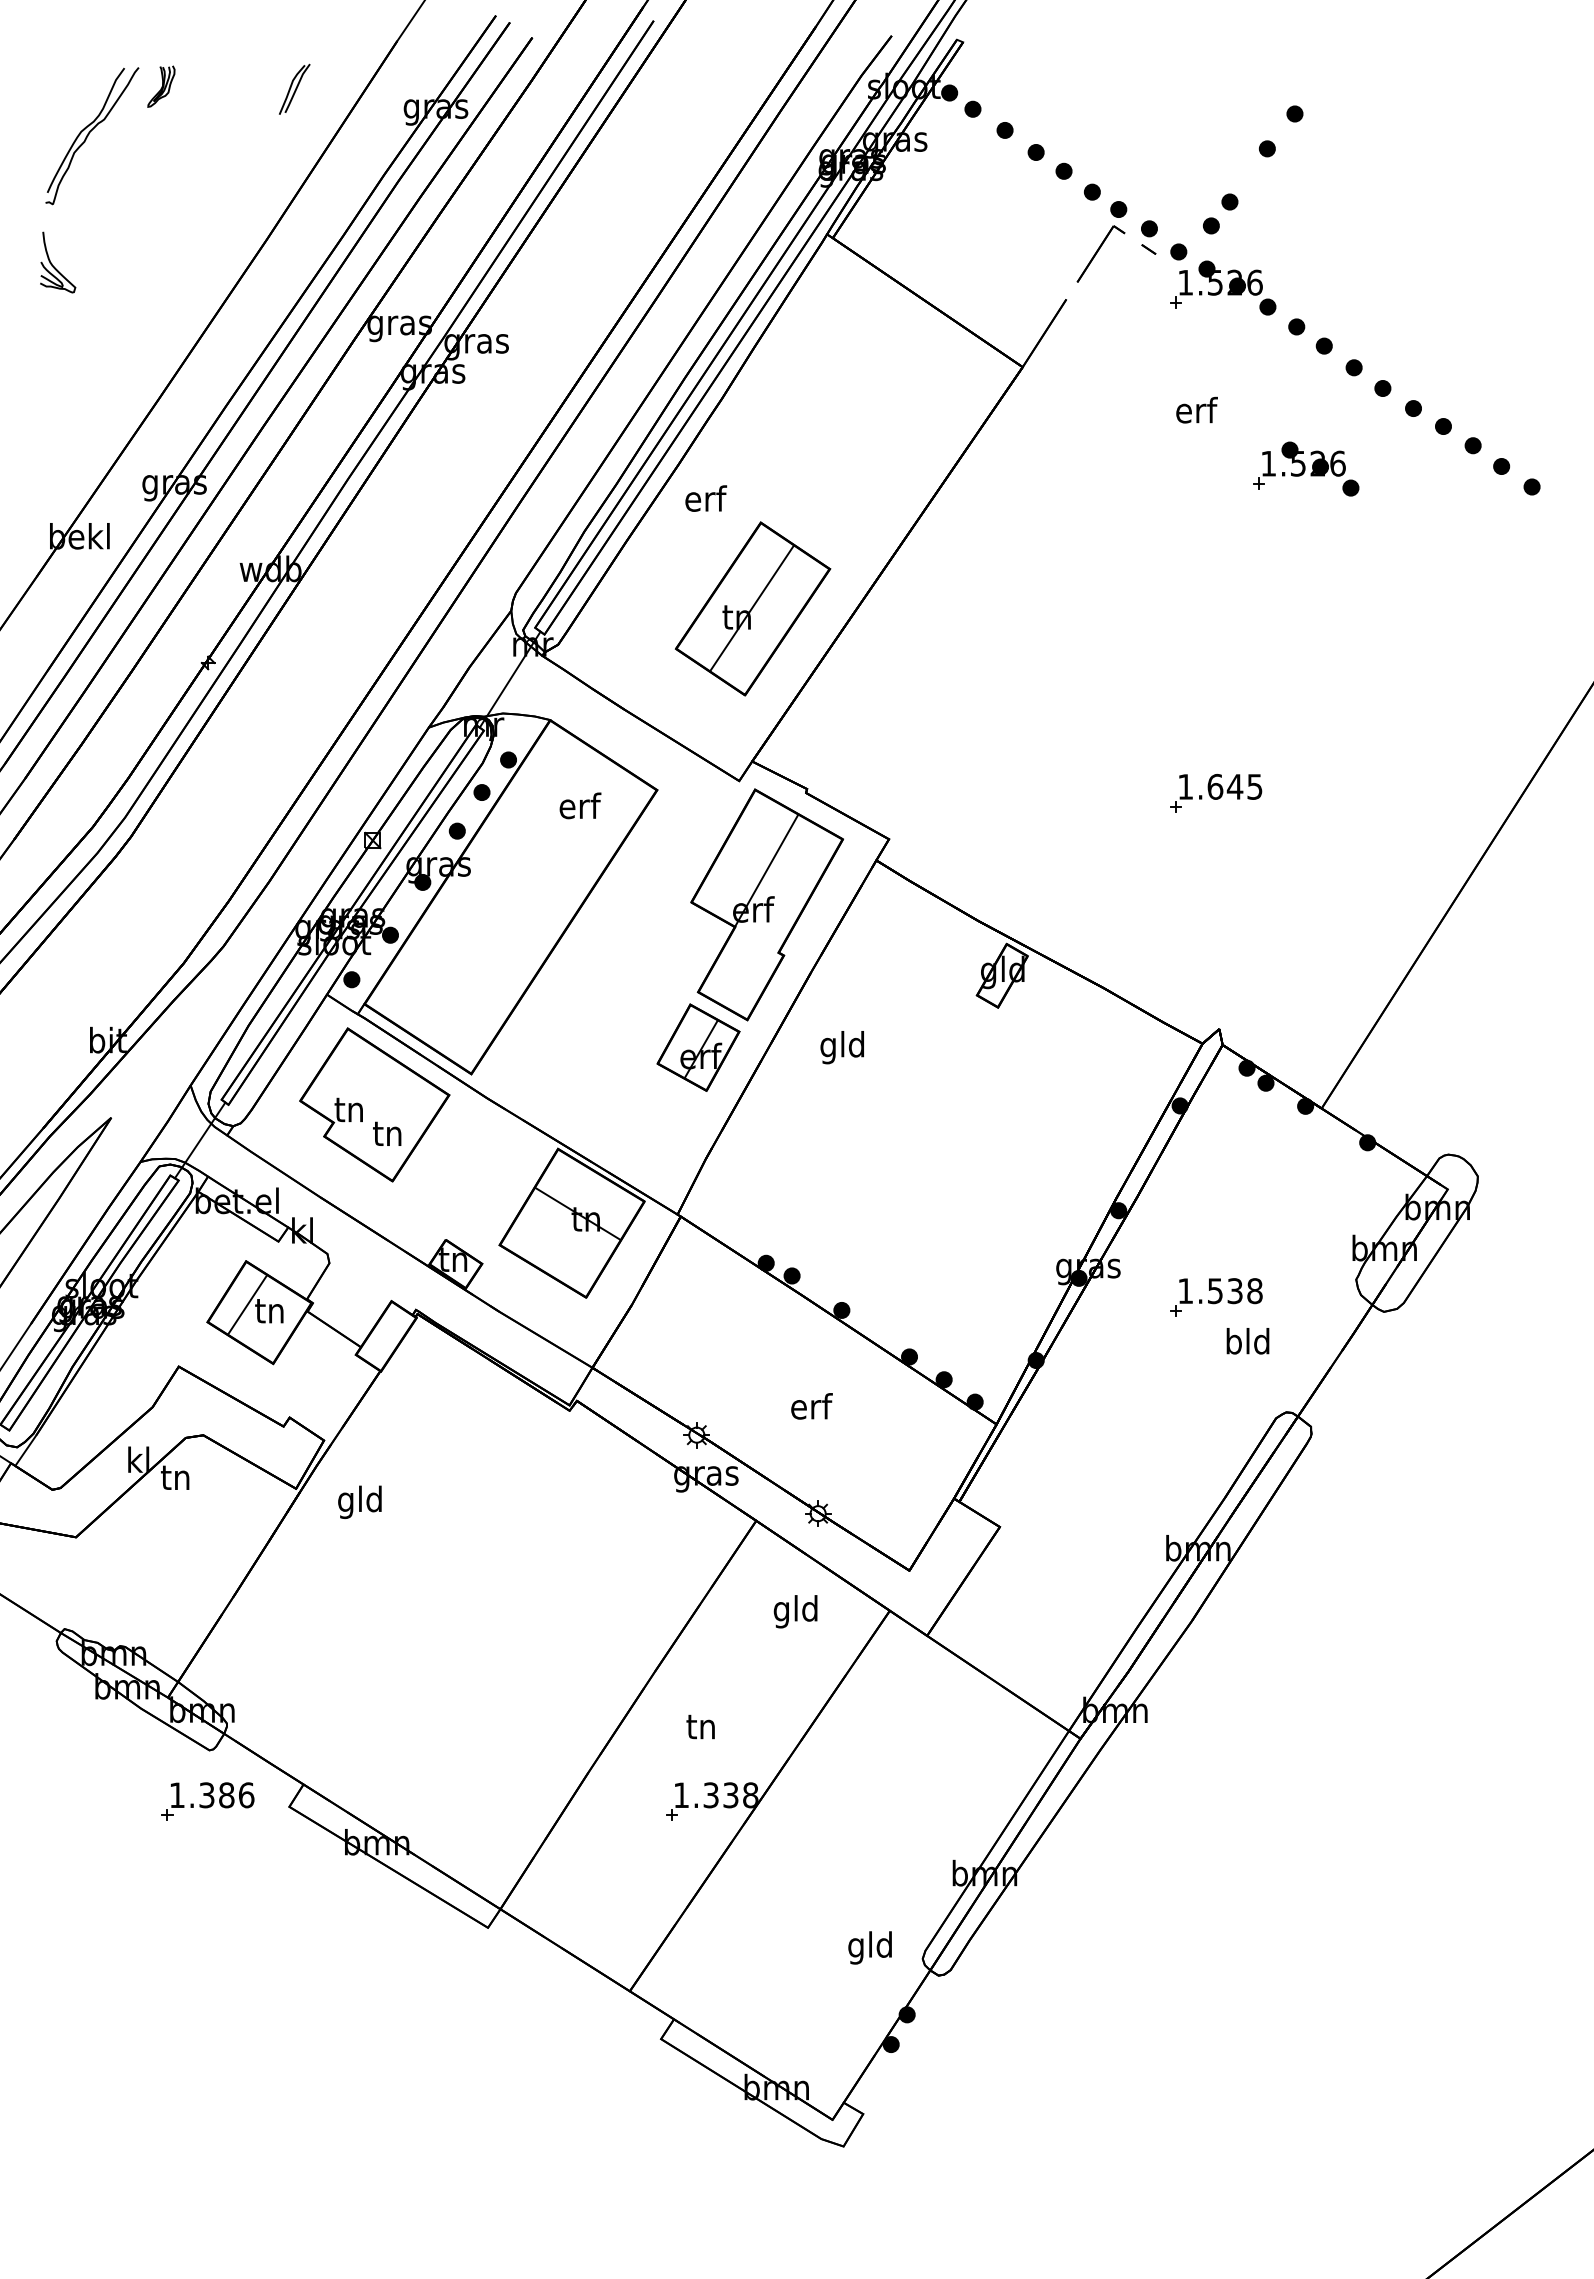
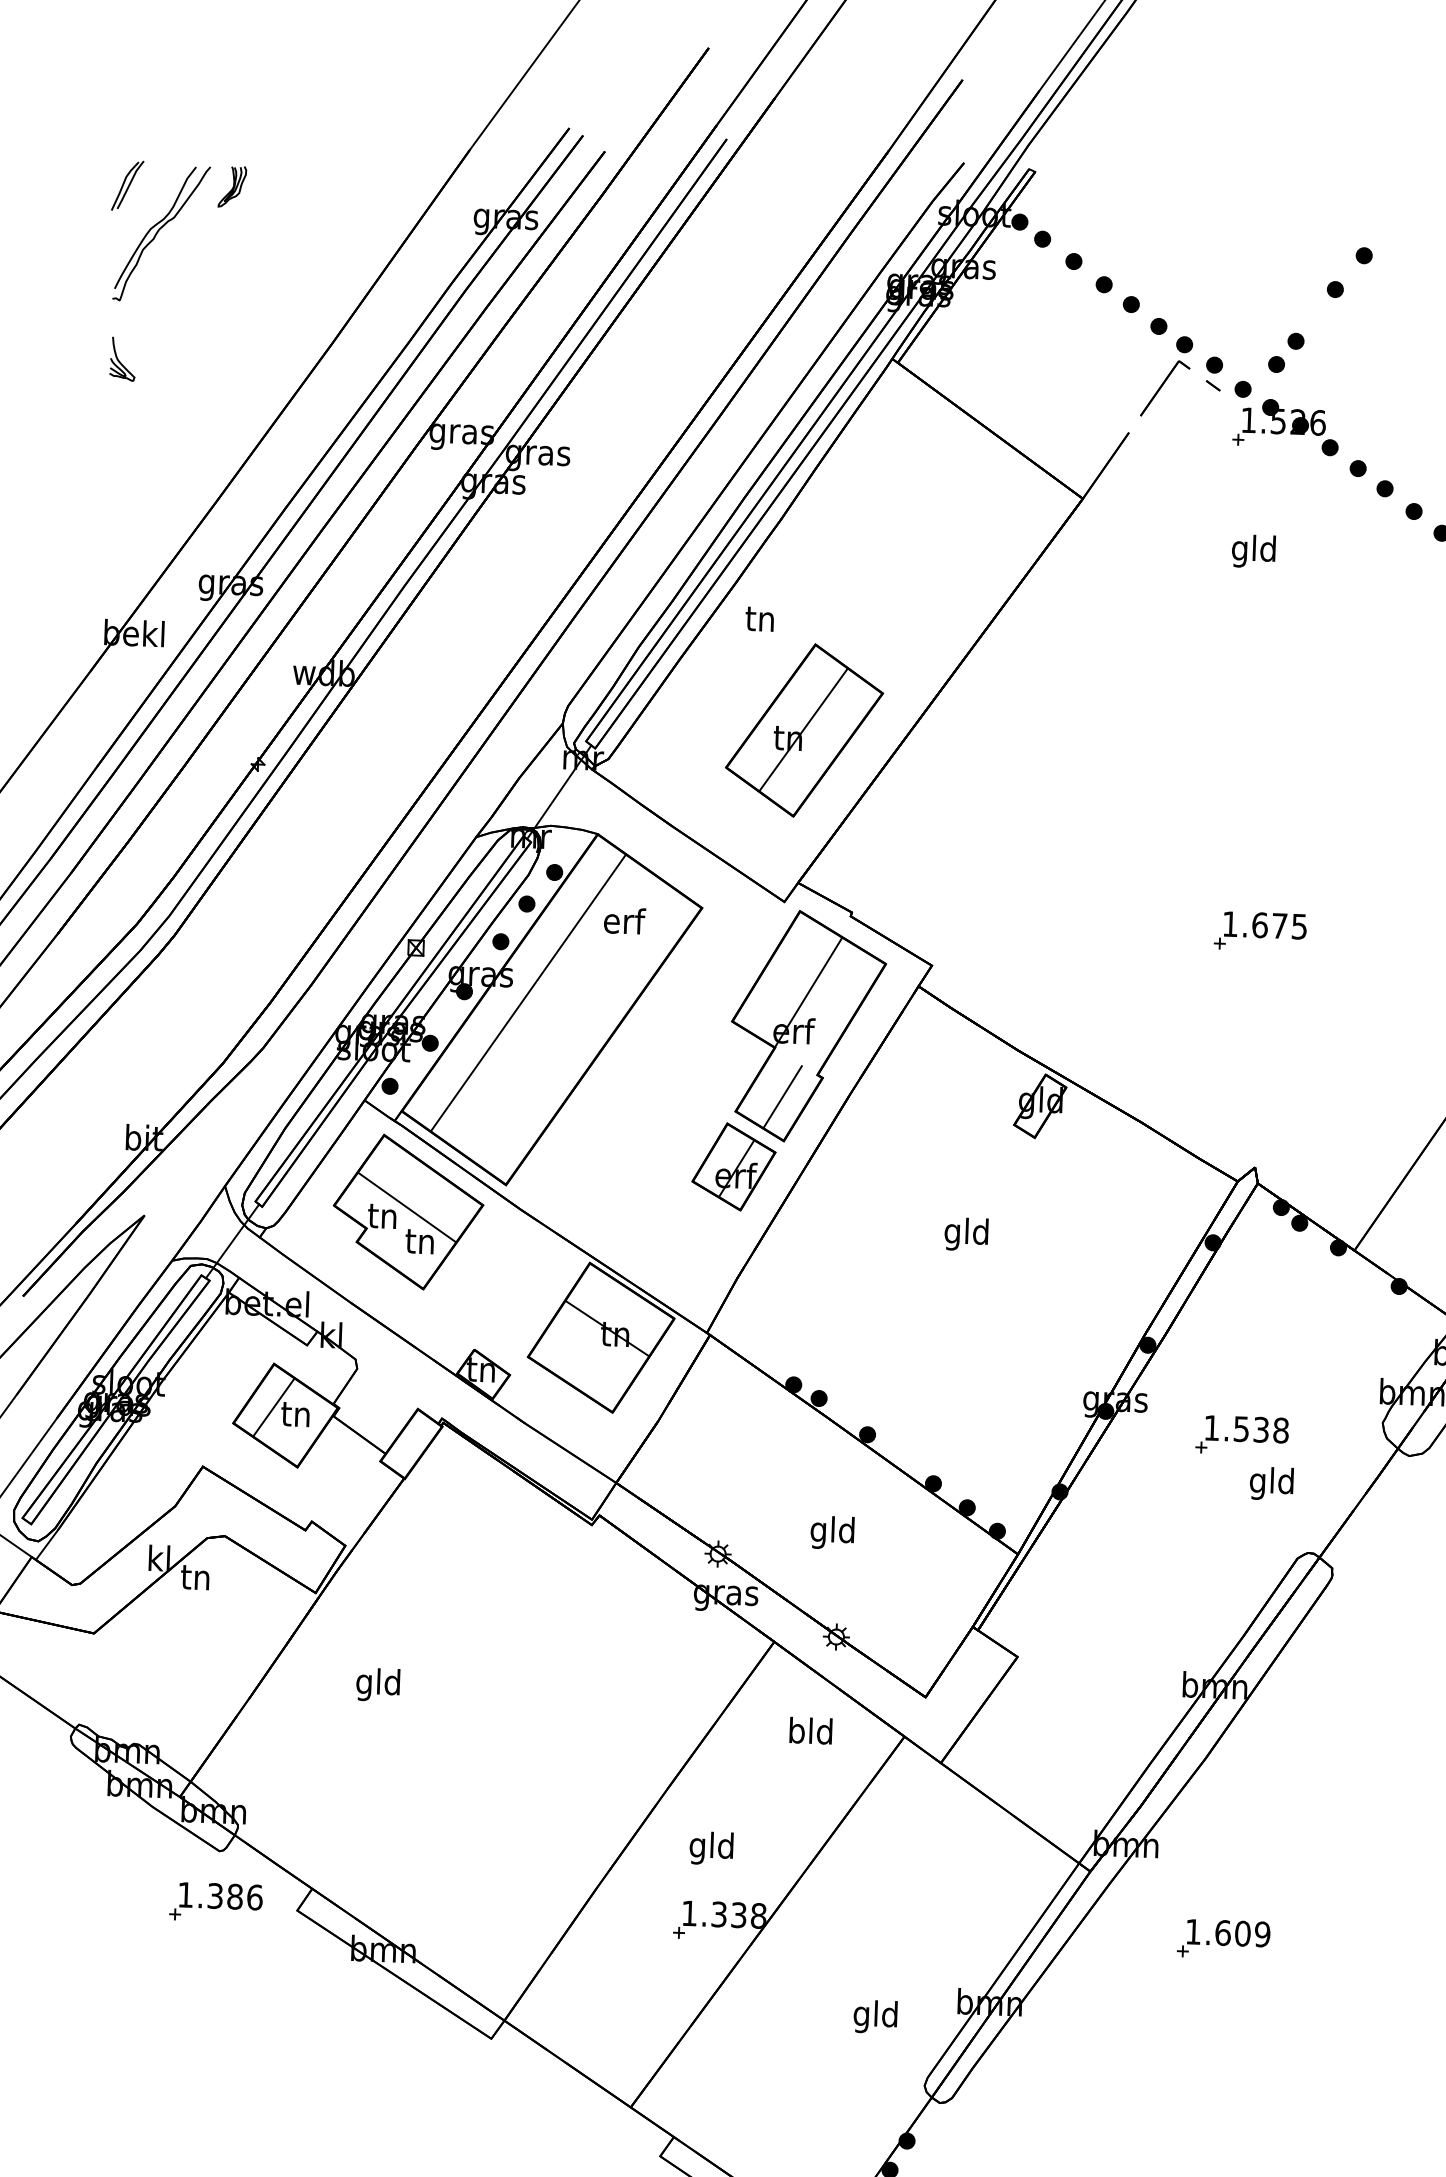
part: (294, 88) -> (127, 184), moved
part: (58, 263) -> (123, 359), size x0.71
text: (1195, 413) -> (1253, 551), erf -> gld
part: (1306, 468) -> (1362, 610), removed
text: (706, 498) -> (762, 618), erf -> tn
text: (1234, 786) -> (1279, 925), 1.645 -> 1.675
line: (486, 880) -> (528, 992), added
line: (744, 975) -> (782, 1096), added
text: (841, 1047) -> (965, 1234), moved
line: (373, 1099) -> (407, 1206), added
text: (1233, 1344) -> (1257, 1483), bld -> gld
text: (810, 1409) -> (832, 1532), erf -> gld
text: (359, 1501) -> (377, 1684), moved
text: (781, 1611) -> (796, 1733), gld -> bld
text: (700, 1729) -> (710, 1848), tn -> gld
part: (1216, 1801) -> (1223, 1939), added
text: (869, 1947) -> (874, 2016), moved

